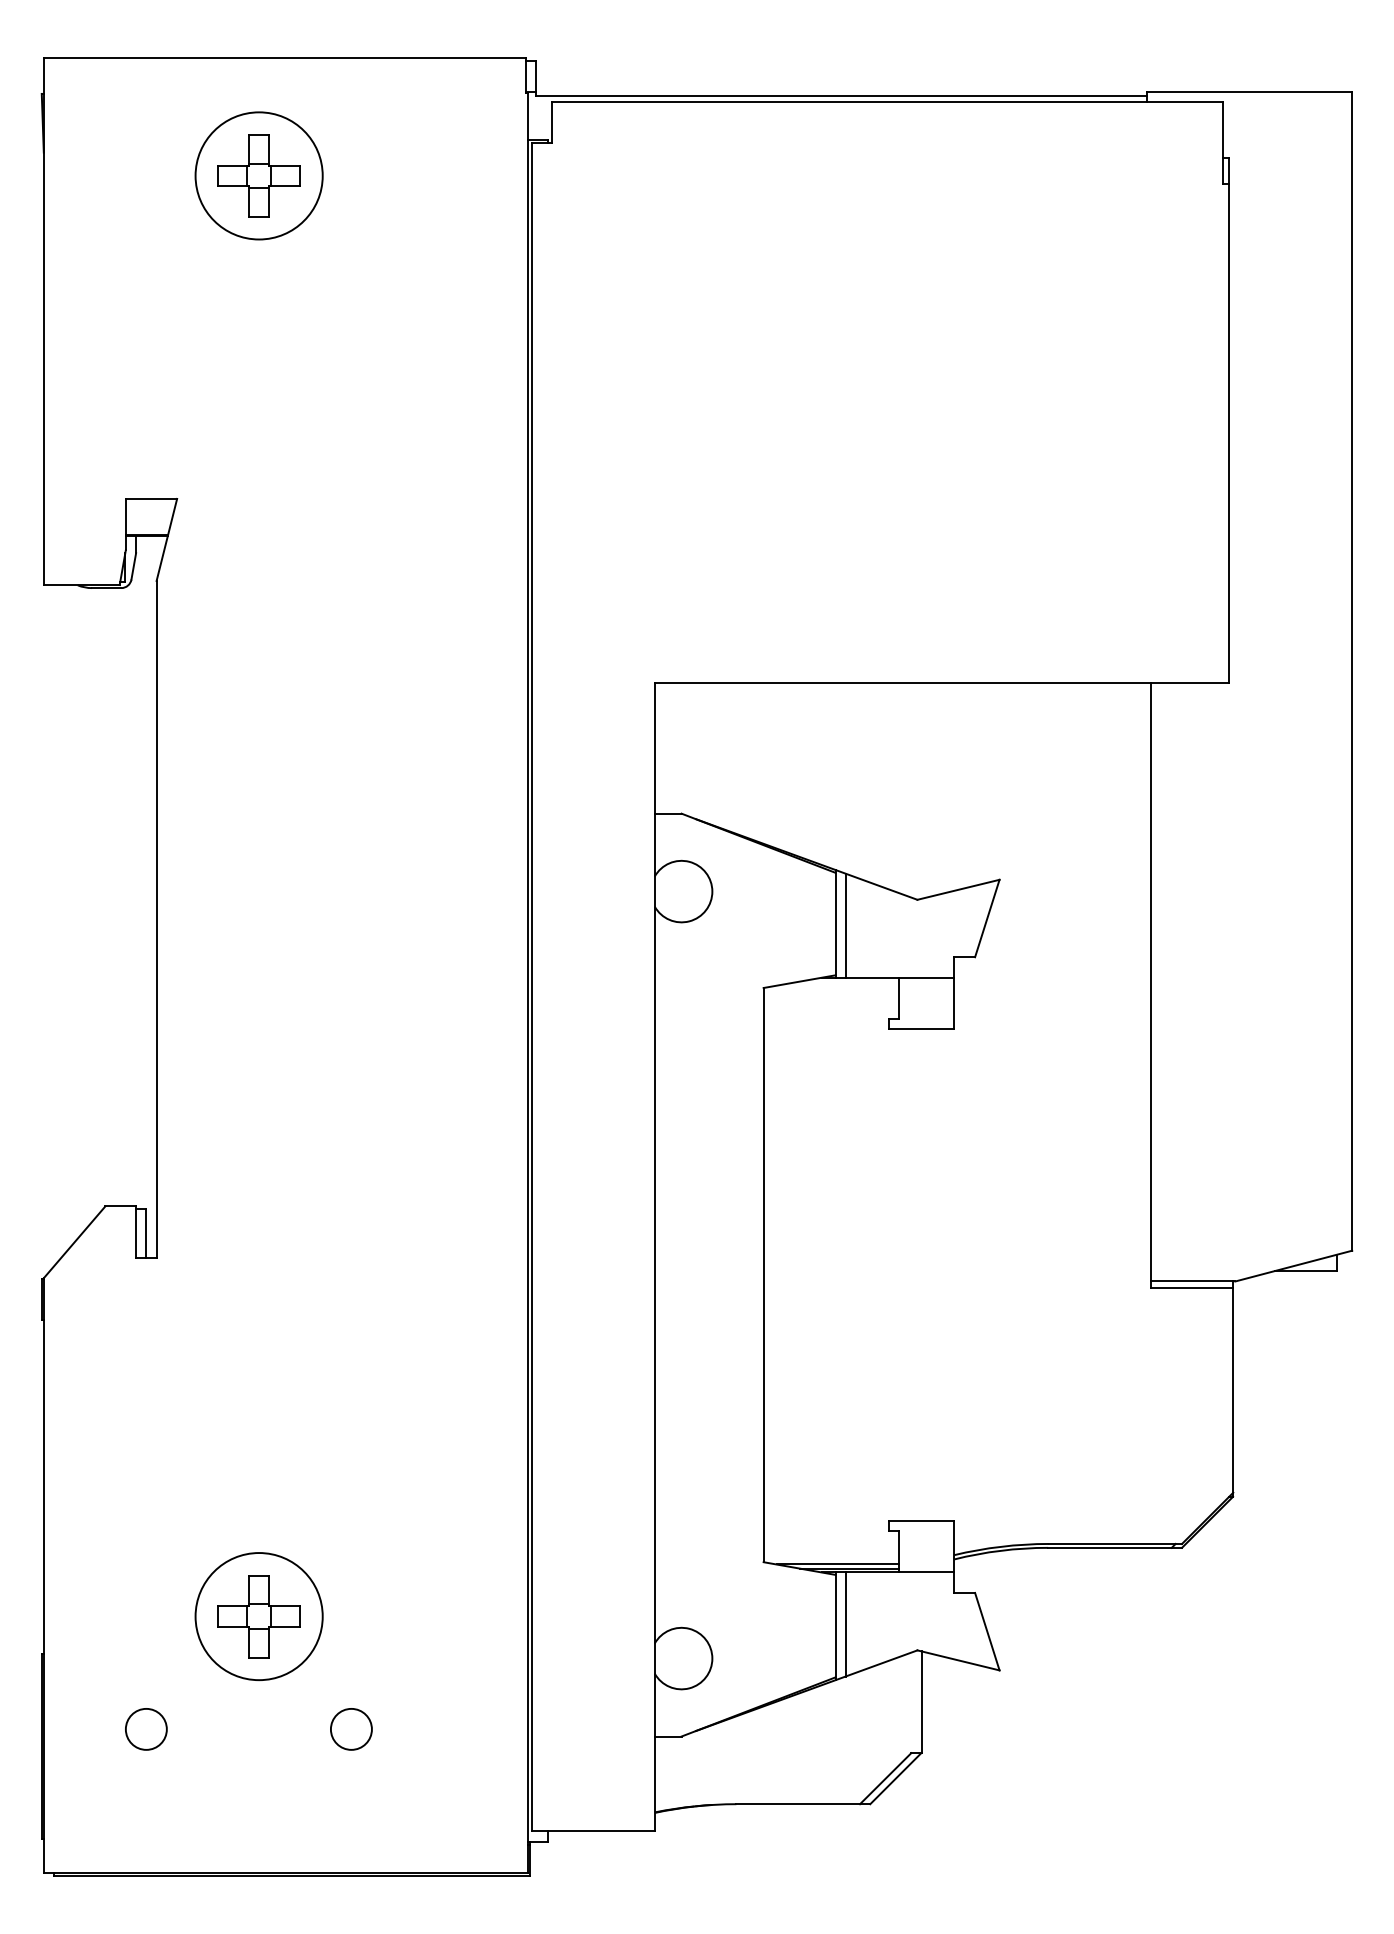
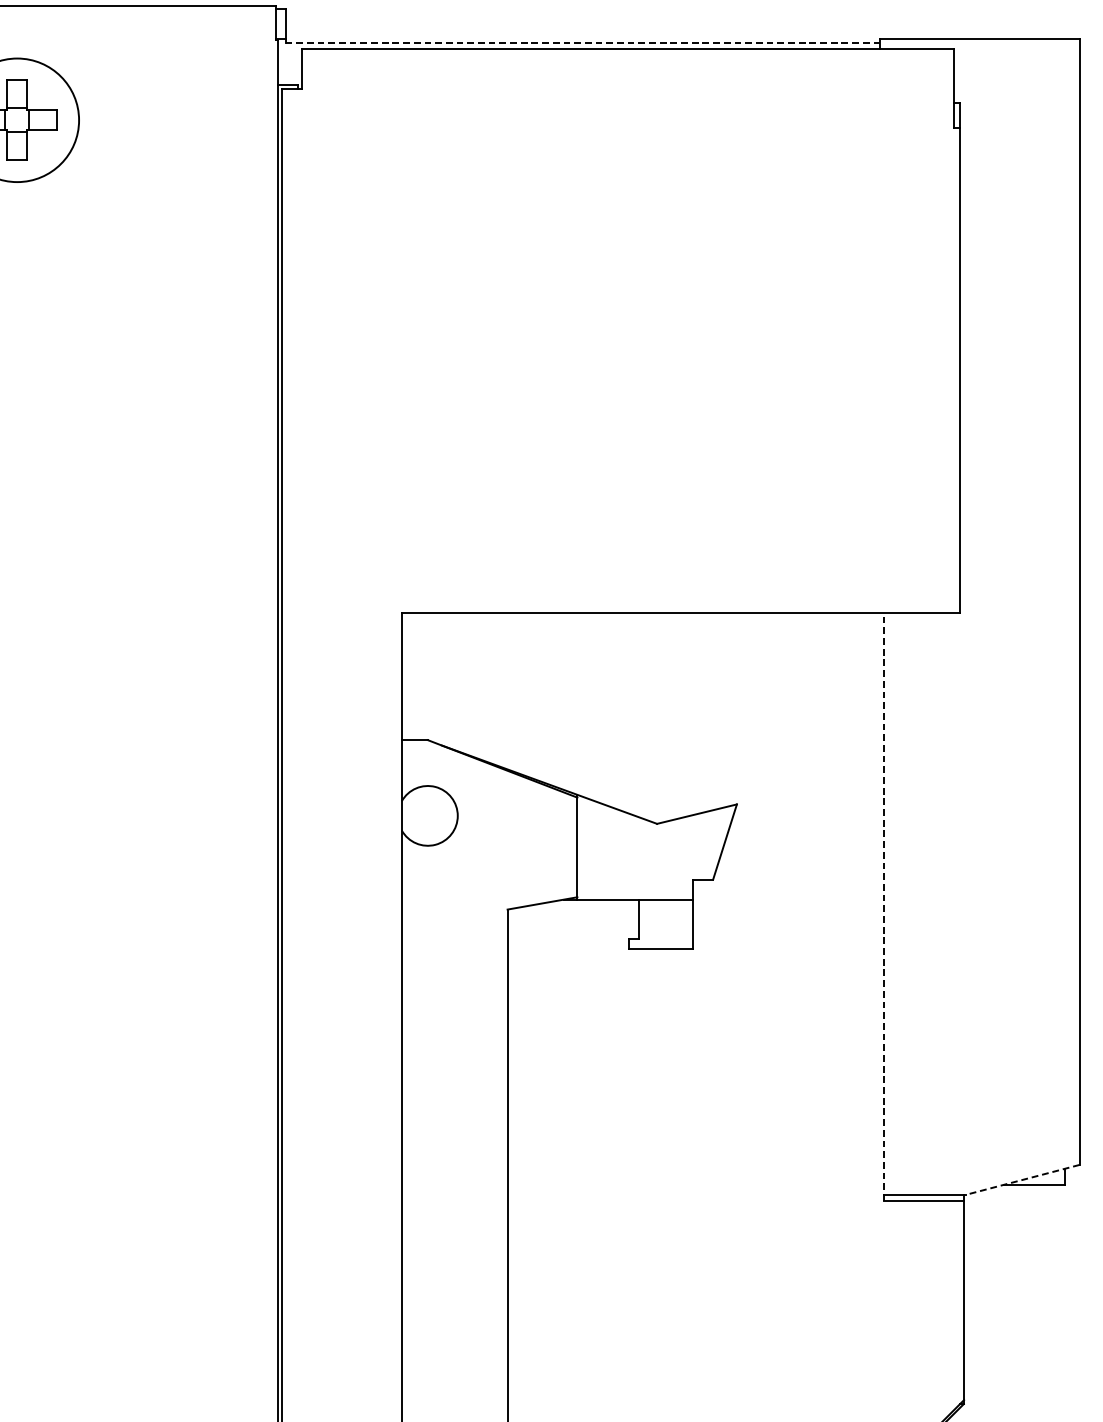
line: (841, 95) -> (583, 42), solid -> dashed
line: (845, 925) -> (587, 848), removed
line: (1151, 984) -> (884, 906), solid -> dashed
line: (1293, 1266) -> (1022, 1180), solid -> dashed

